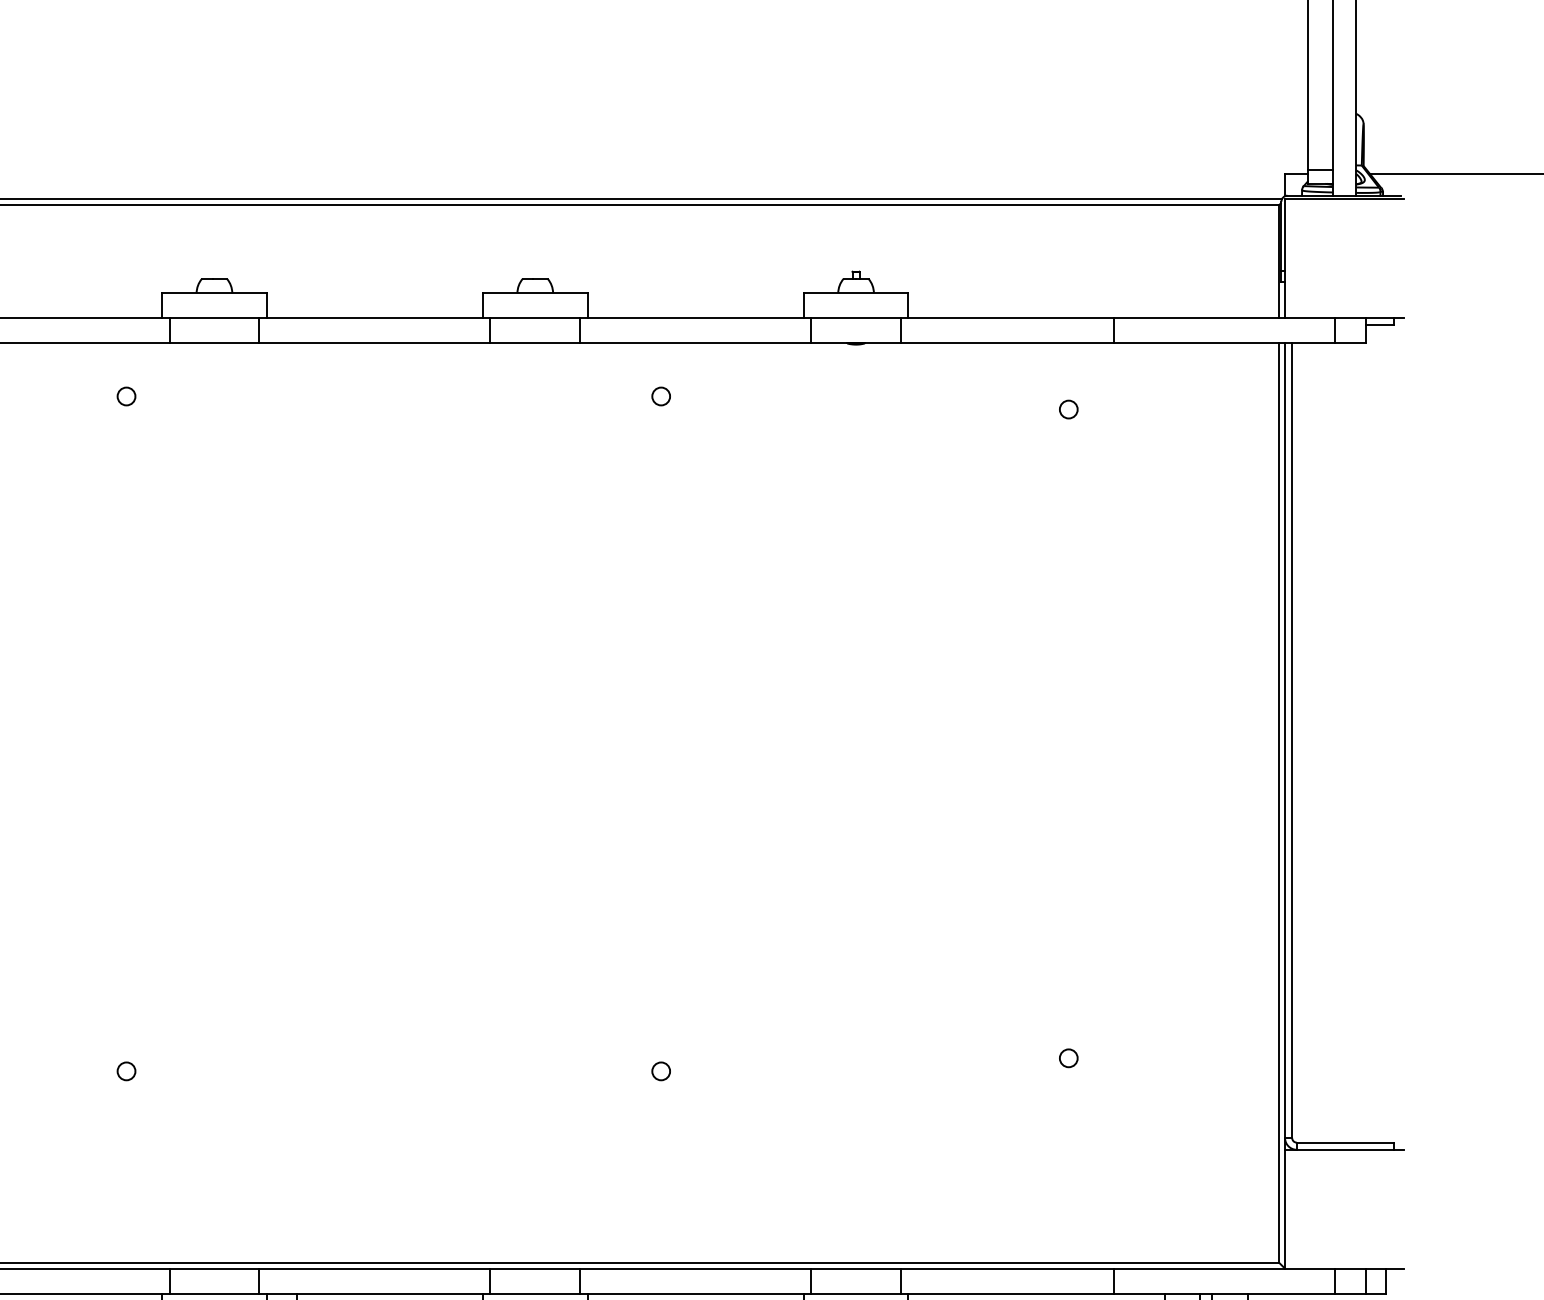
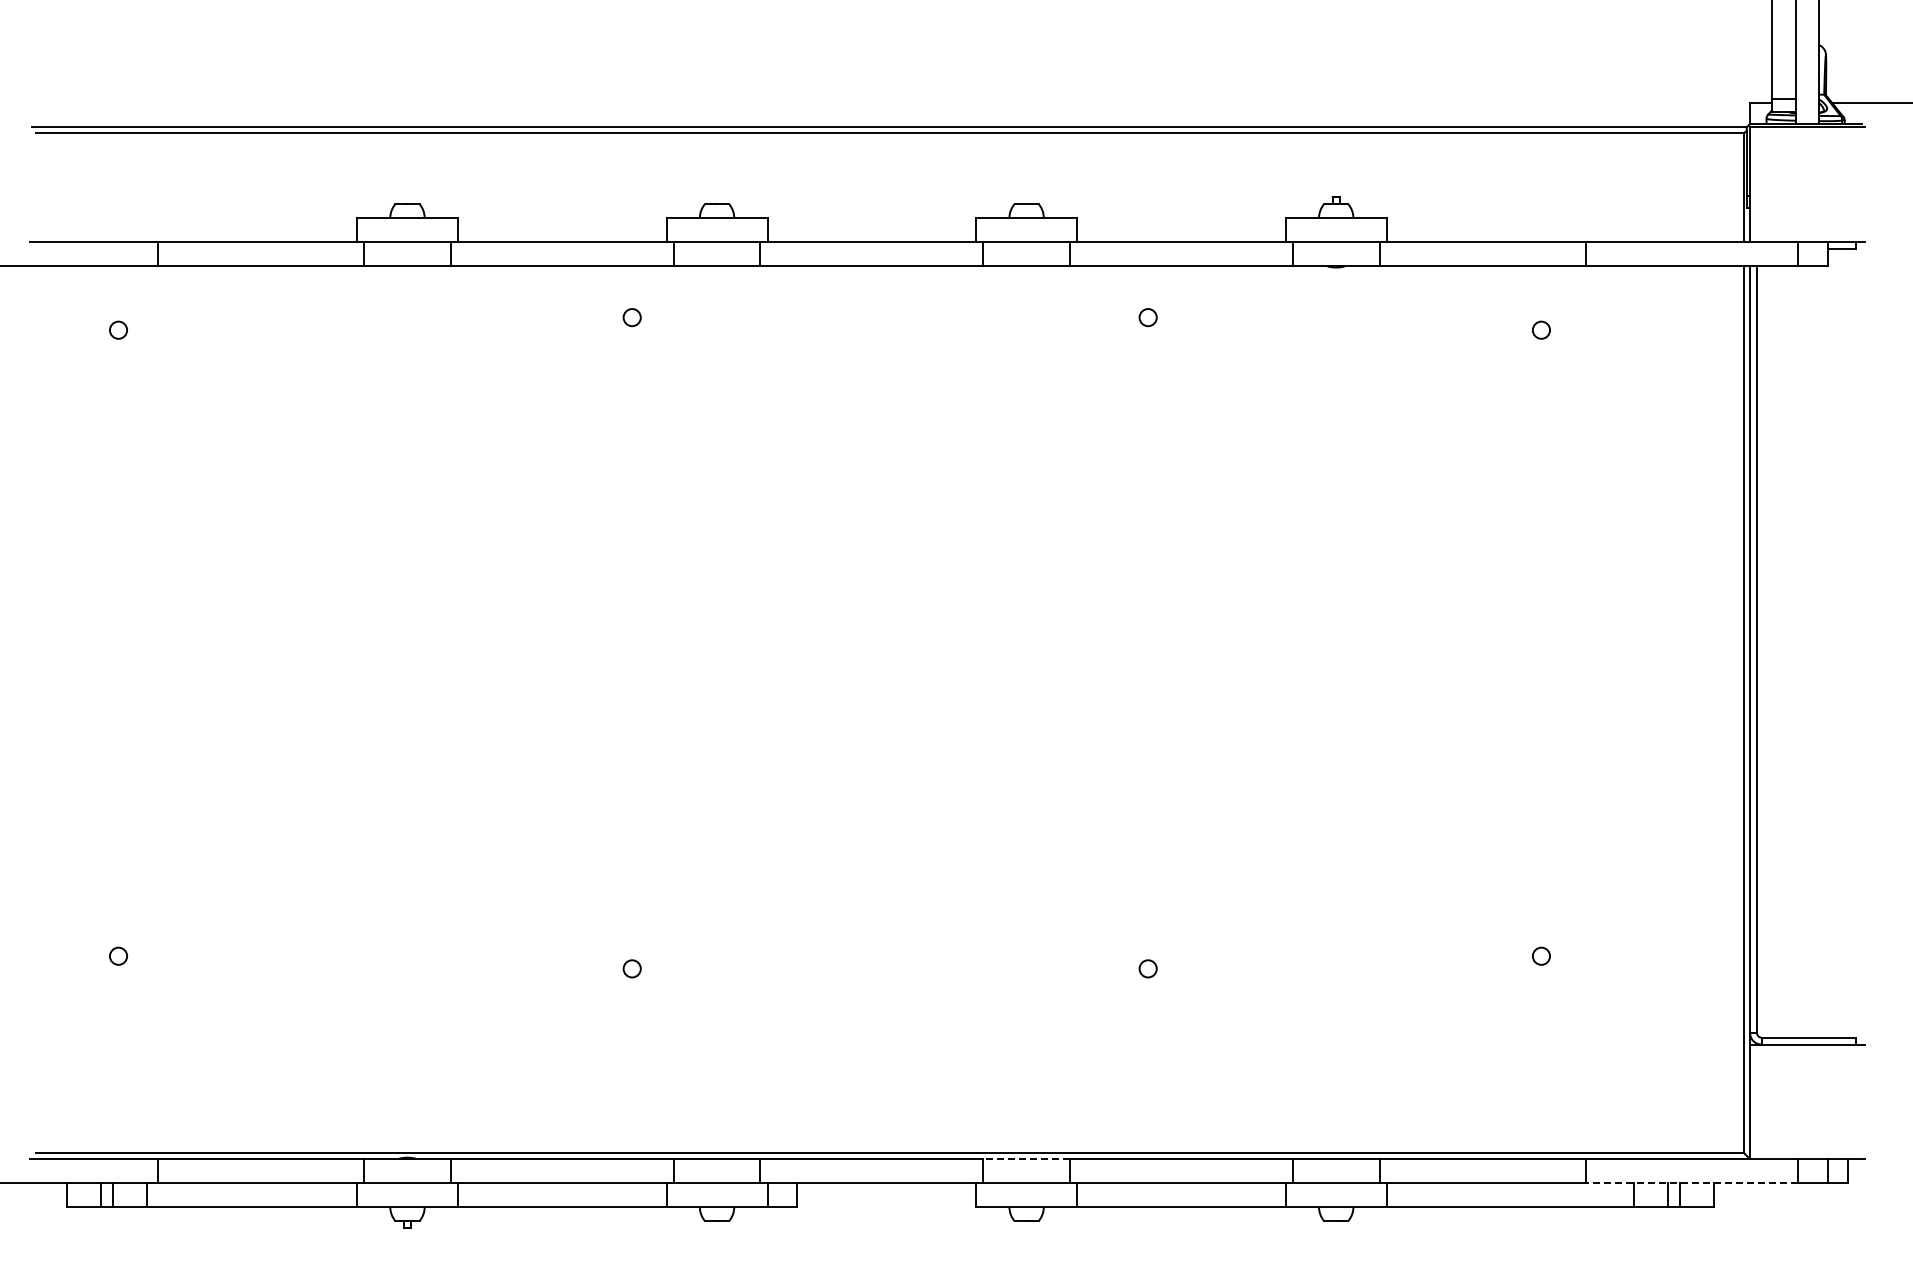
line: (535, 1268) -> (1026, 1159), solid -> dashed
line: (1224, 1293) -> (1691, 1183), solid -> dashed

